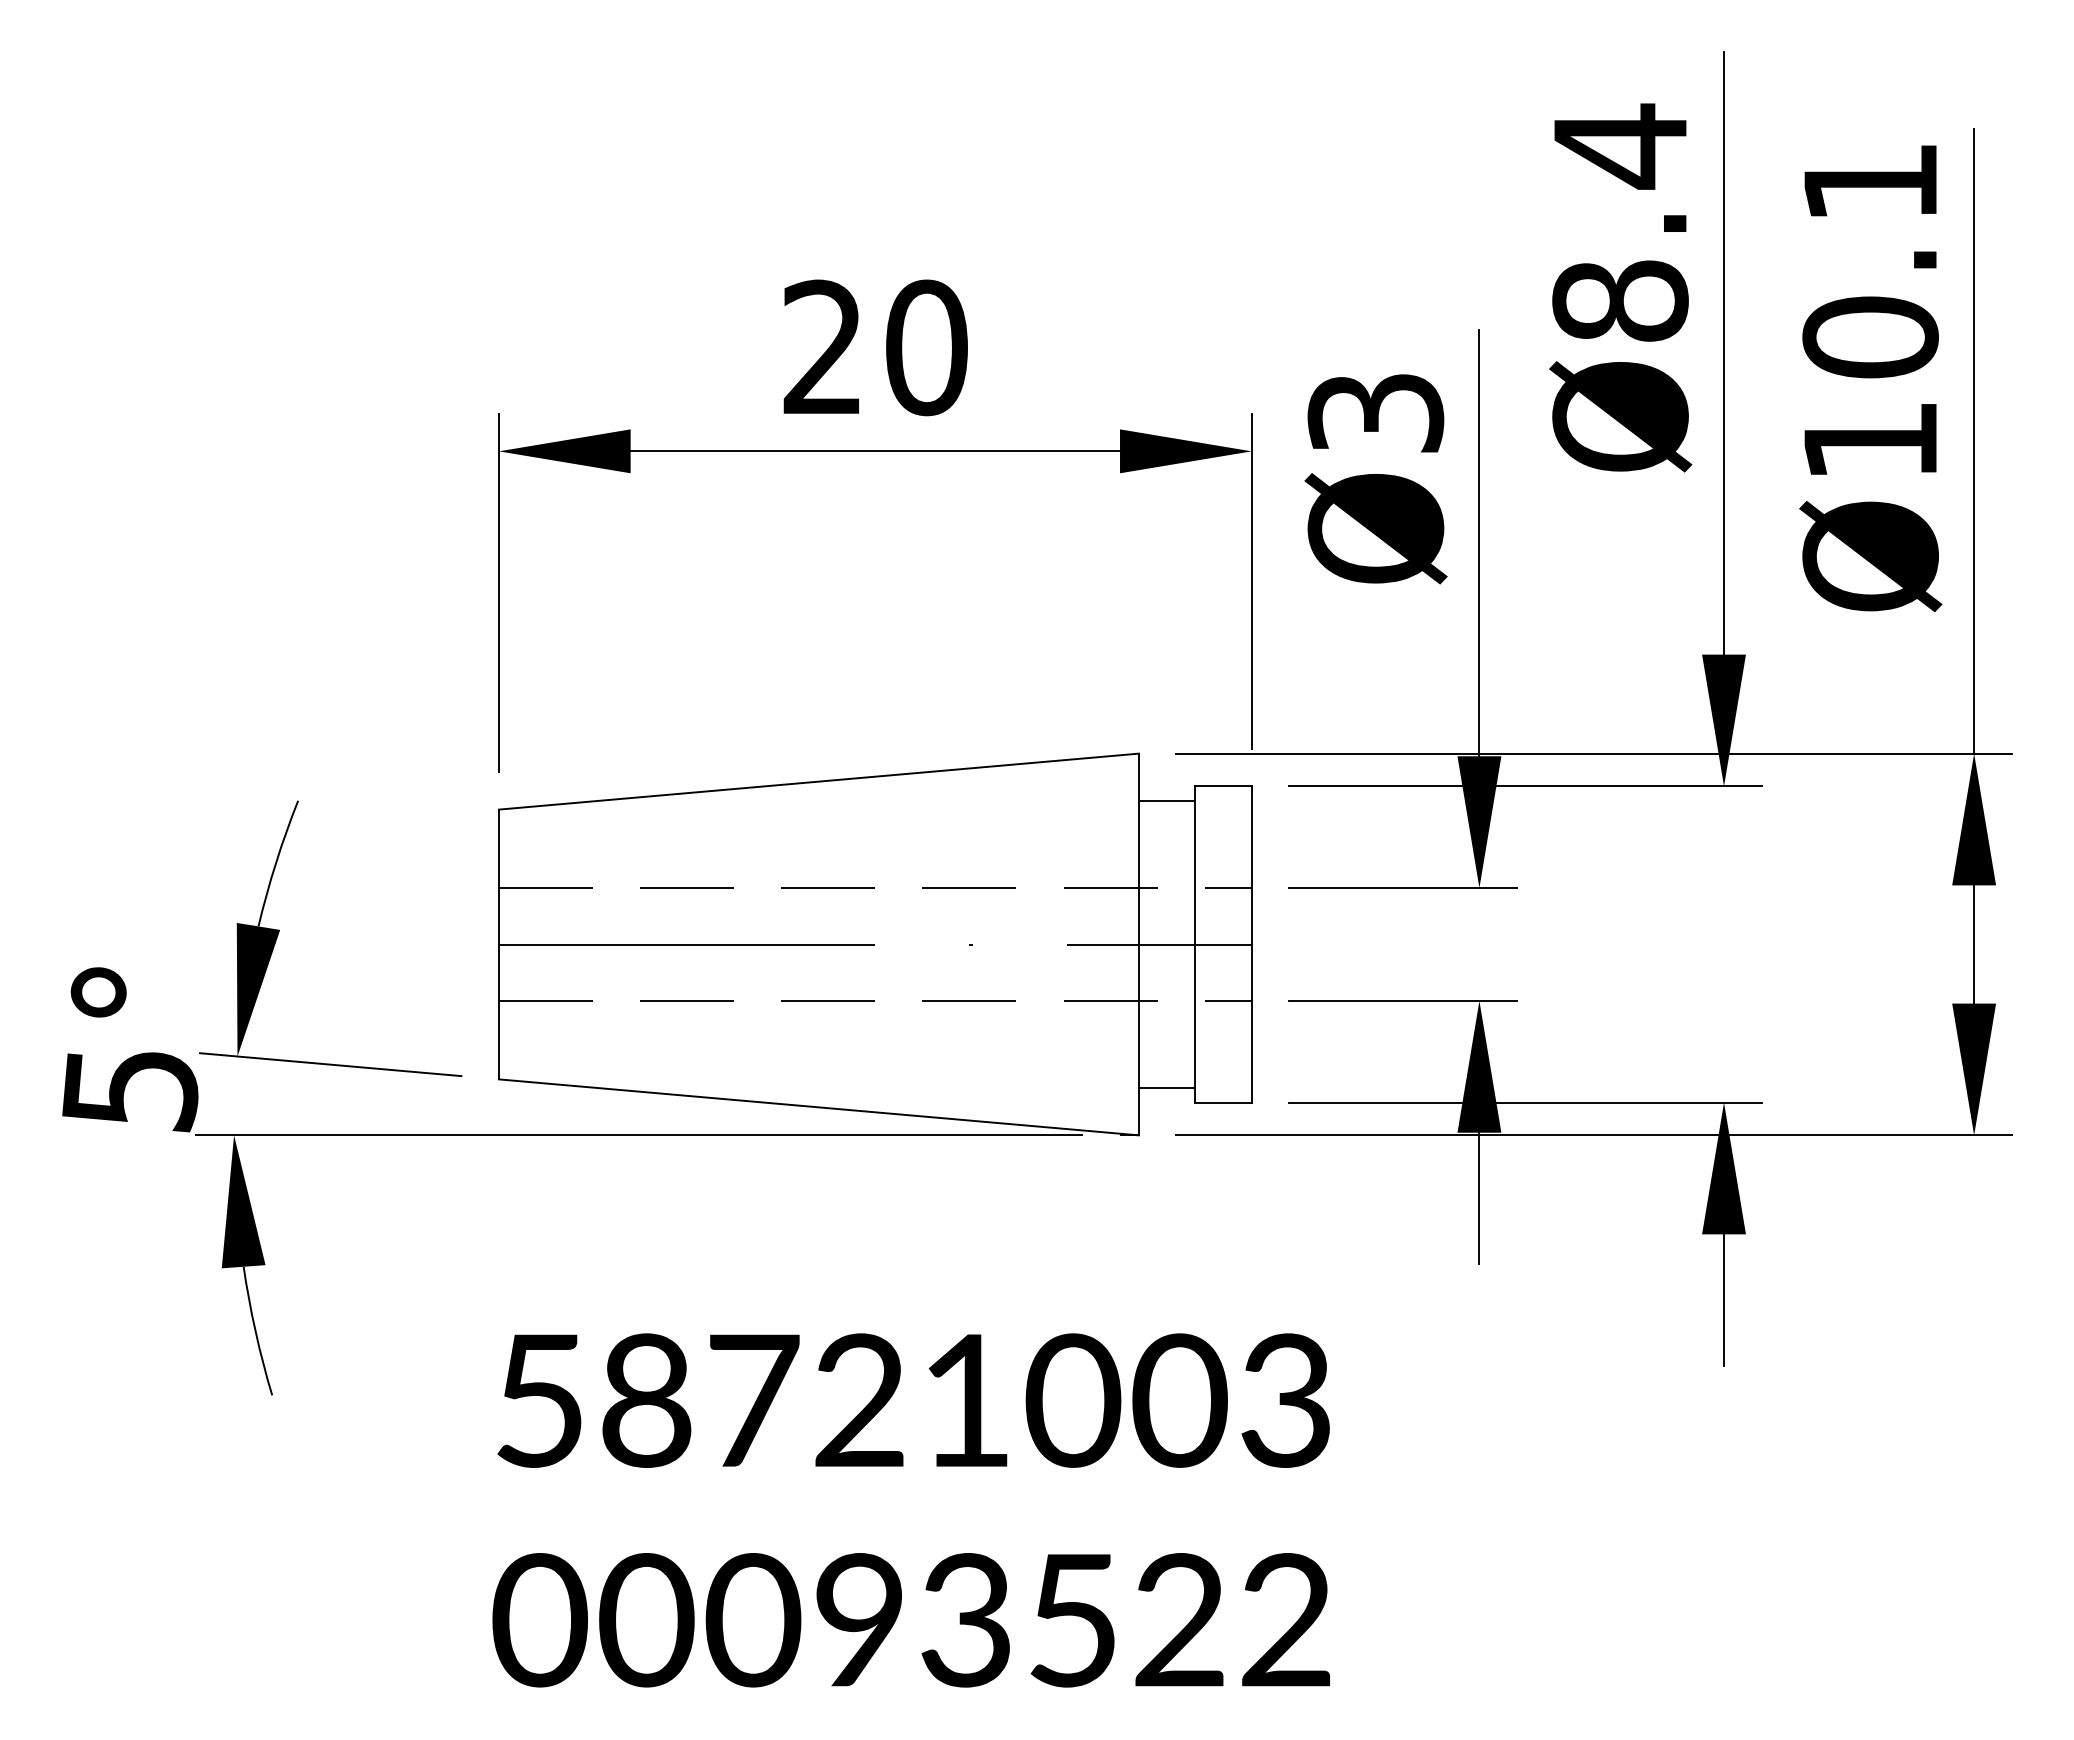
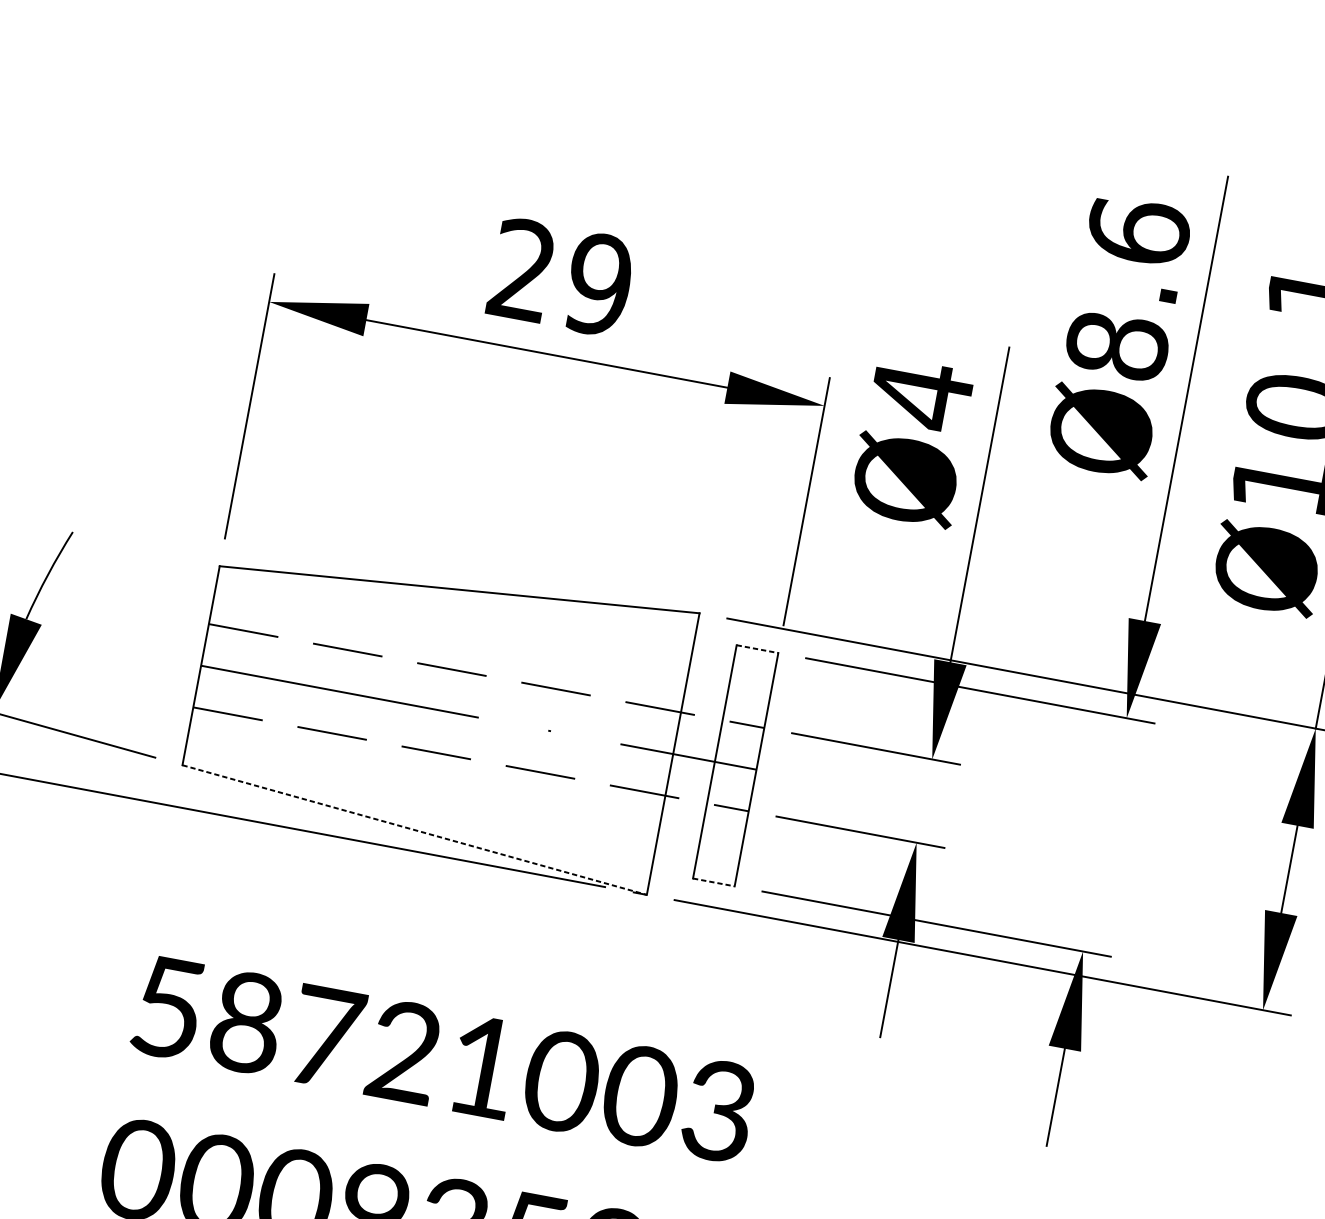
text: (1620, 146) -> (1138, 231), Ø8.4 -> Ø8.6
text: (926, 347) -> (598, 284), 20 -> 29
text: (1375, 413) -> (921, 395), Ø3 -> Ø4
line: (1224, 786) -> (758, 649), solid -> dashed
line: (1166, 801) -> (713, 652), removed
line: (1166, 1087) -> (673, 863), removed
line: (1224, 1102) -> (714, 882), solid -> dashed
line: (819, 1107) -> (415, 830), solid -> dashed

